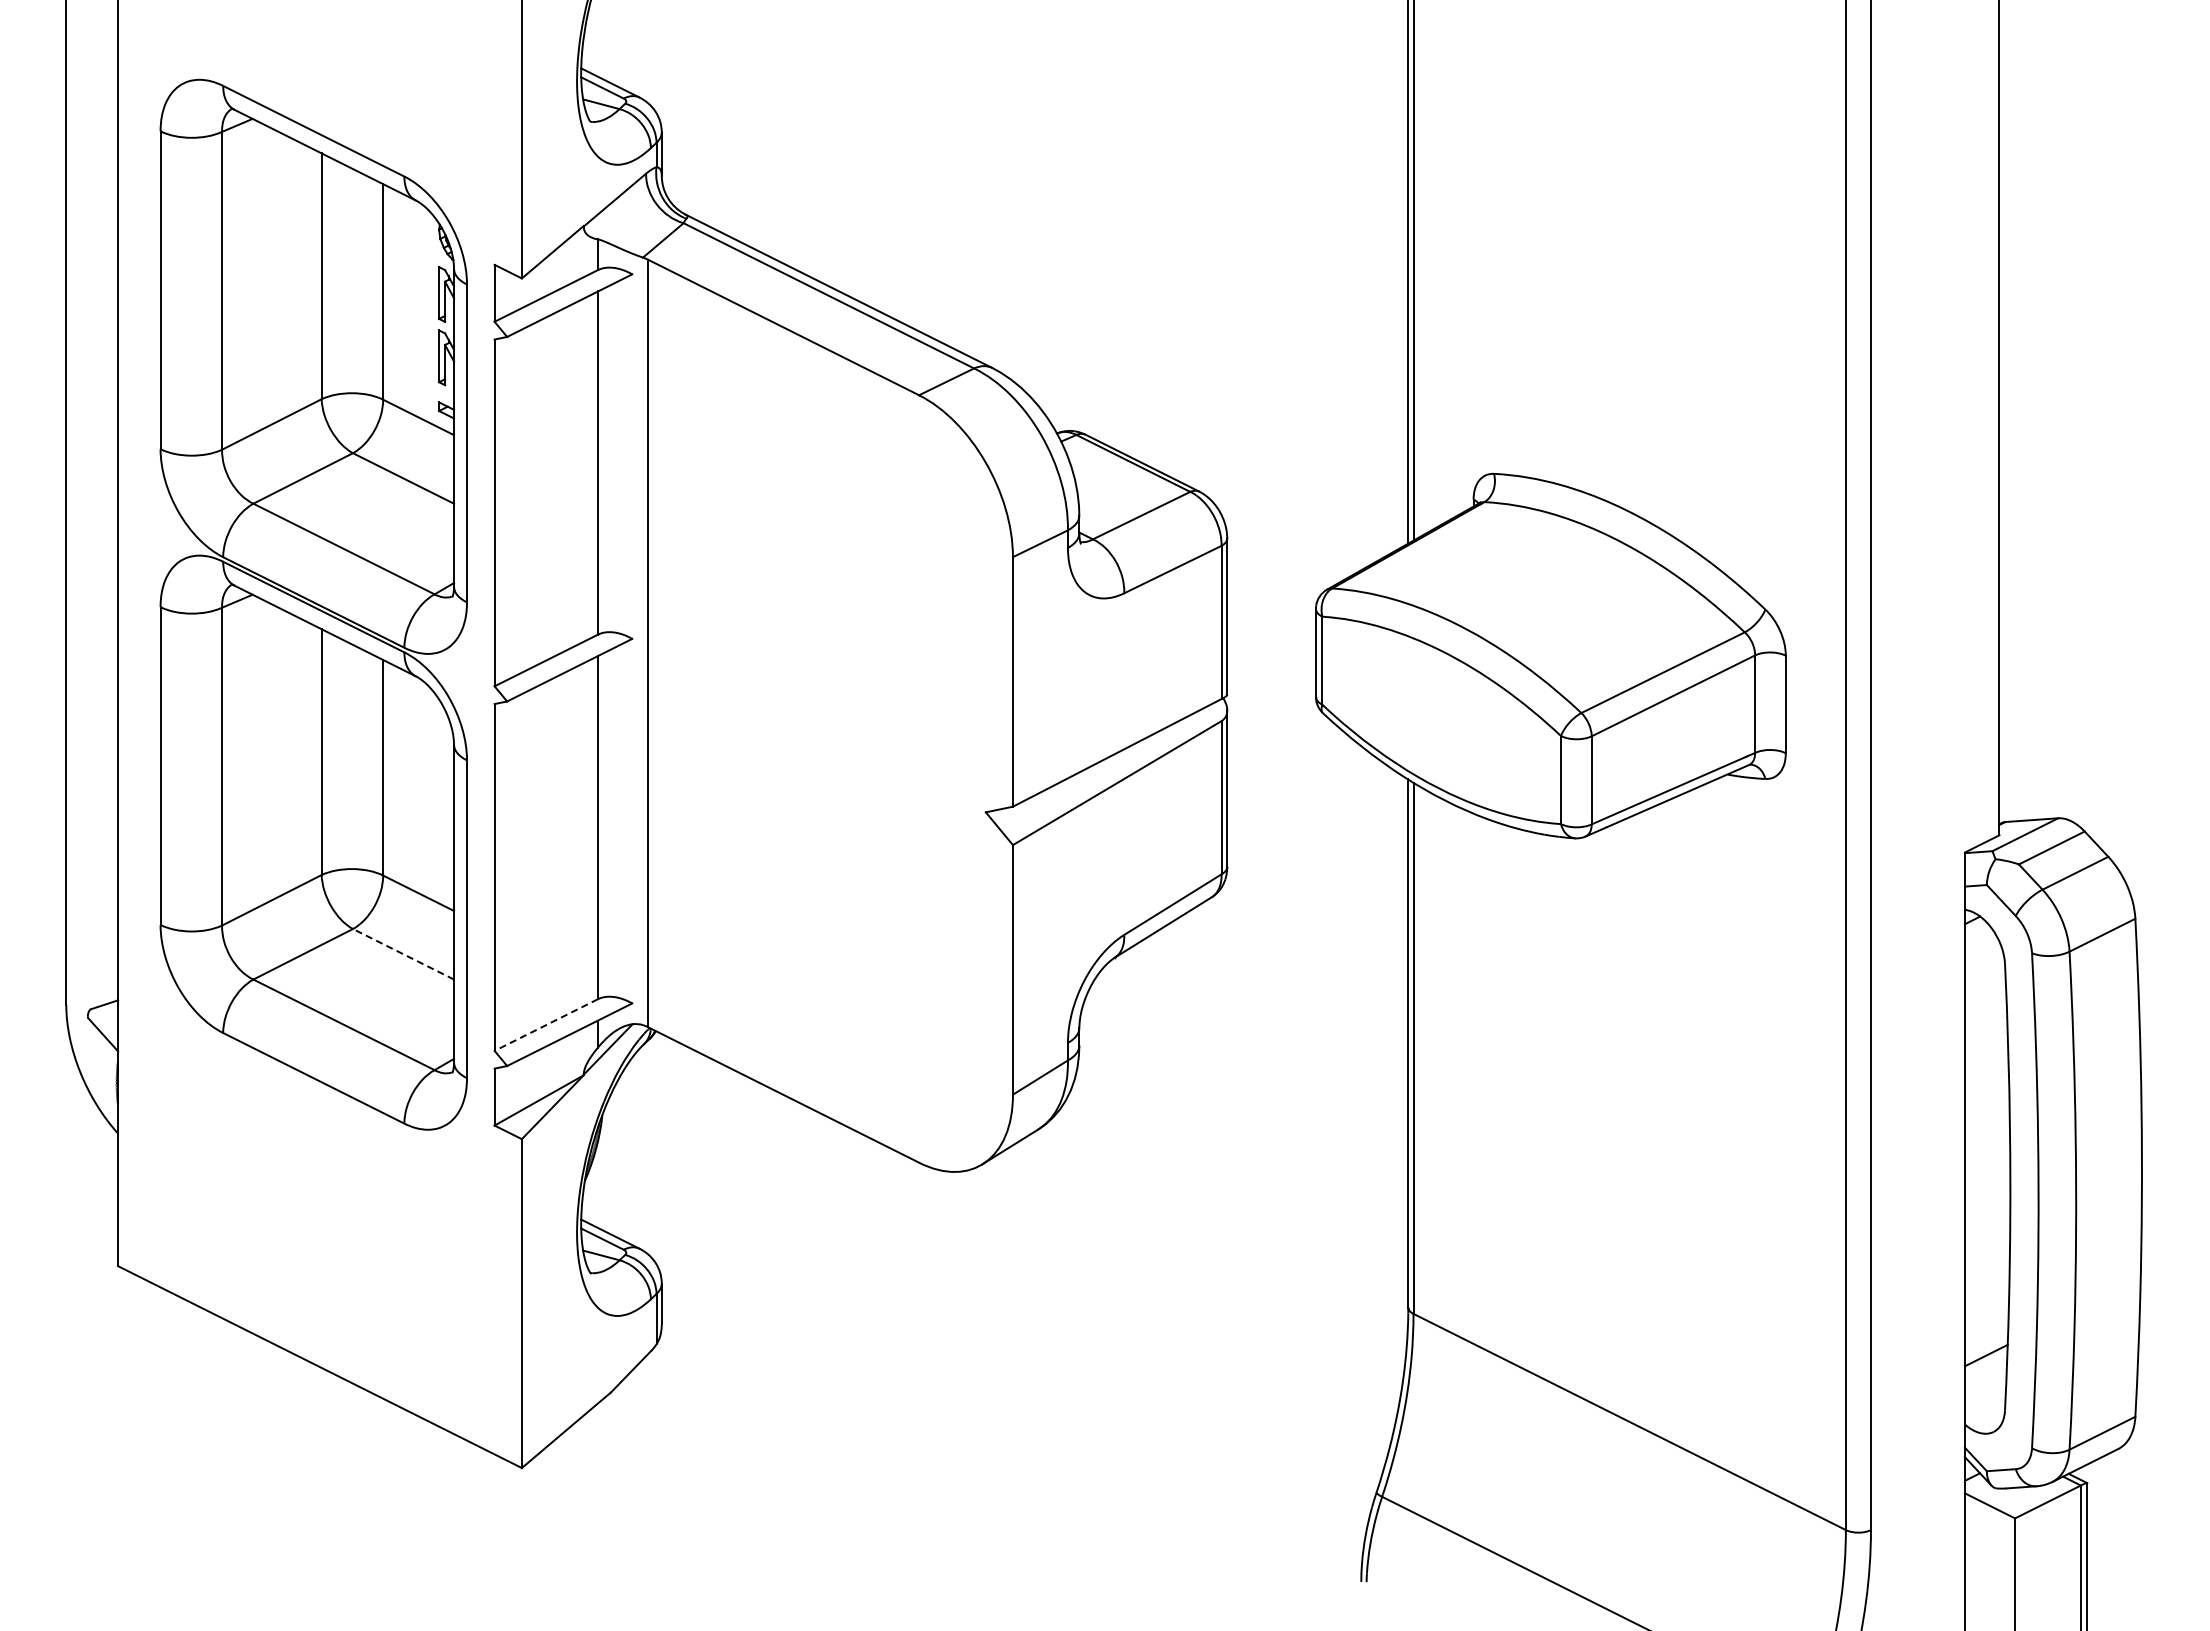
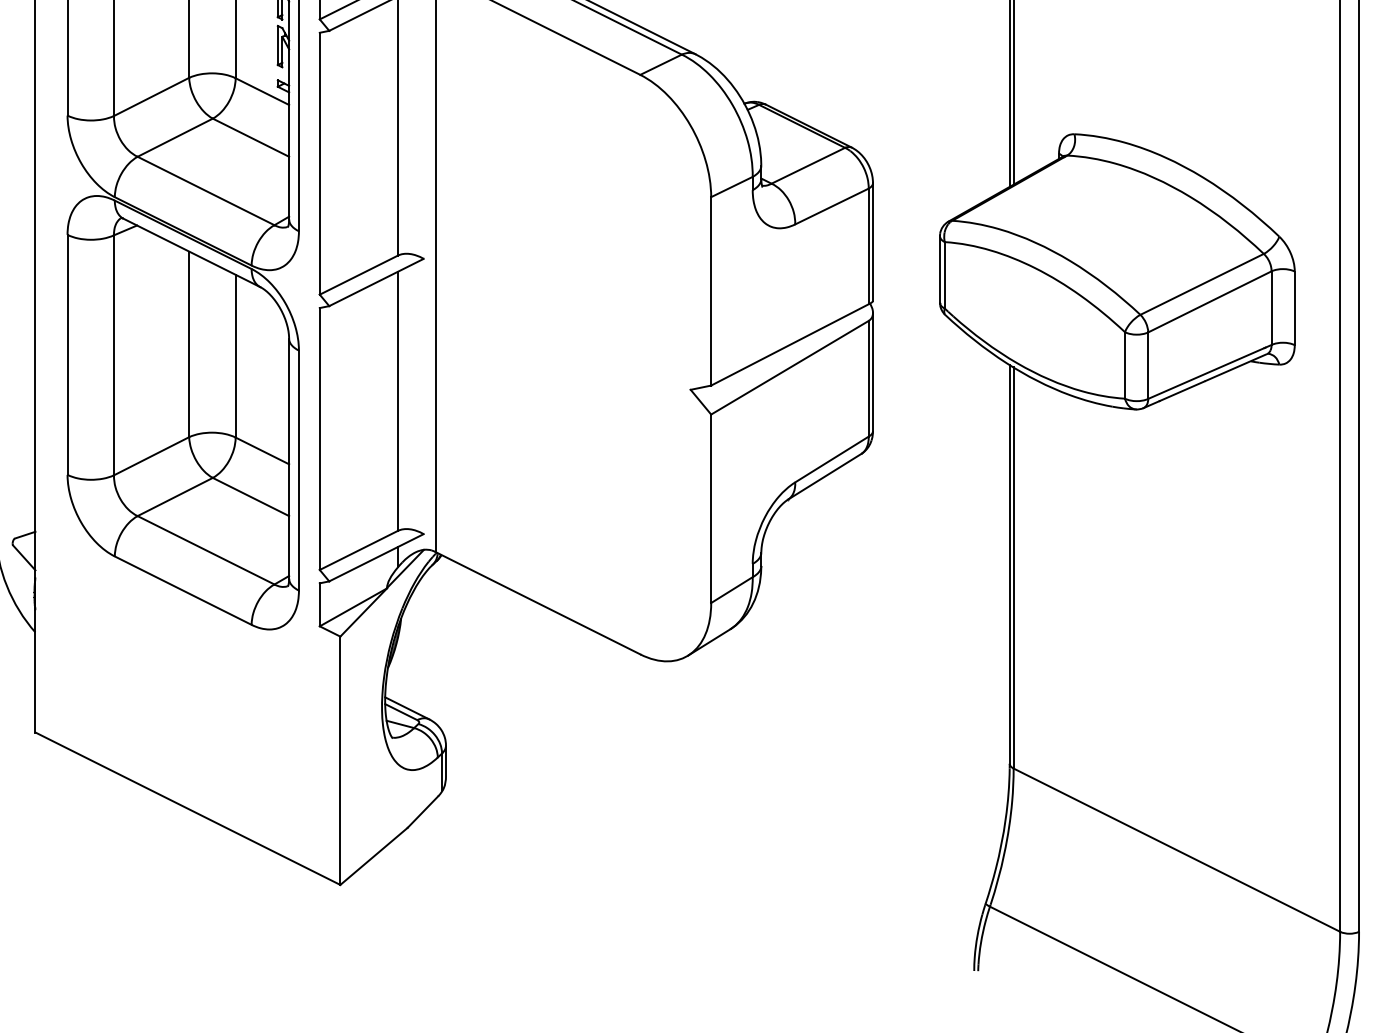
line: (403, 954) -> (250, 497), dashed -> solid
line: (546, 1025) -> (358, 550), dashed -> solid

